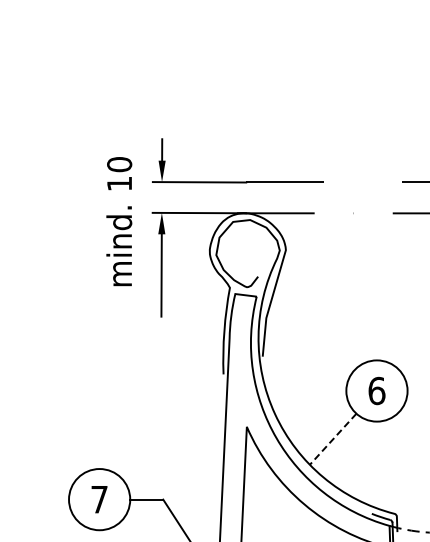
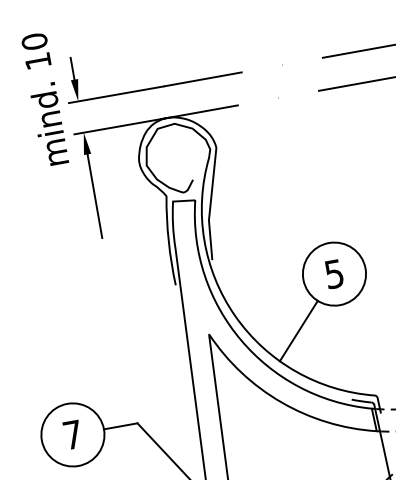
text: (119, 221) -> (44, 99), moved
text: (376, 390) -> (333, 273), 6 -> 5
line: (333, 439) -> (299, 331), dashed -> solid

